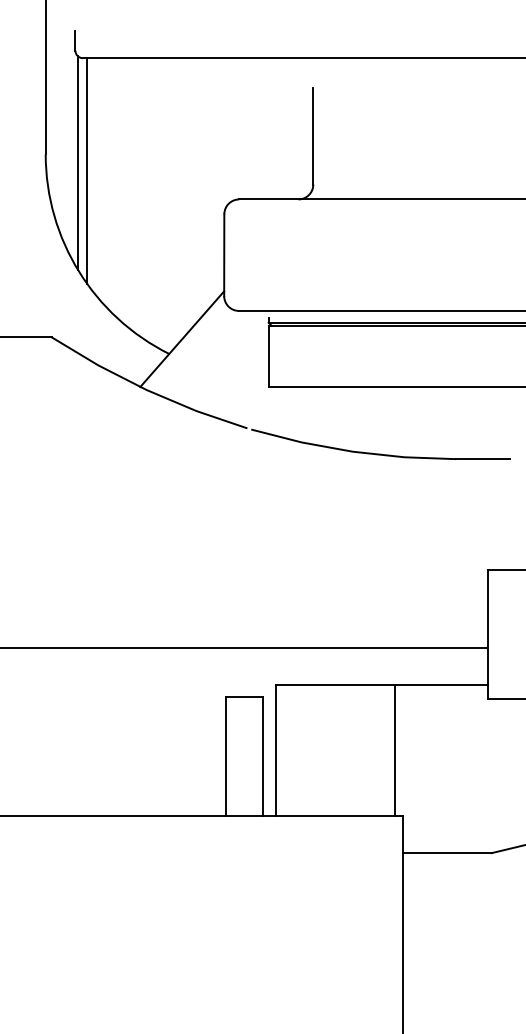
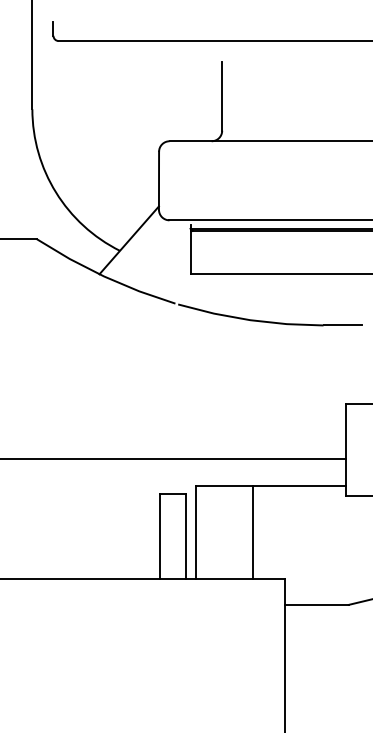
line: (78, 163) -> (55, 115), removed
line: (87, 170) -> (62, 120), removed
line: (395, 750) -> (252, 532), moved

